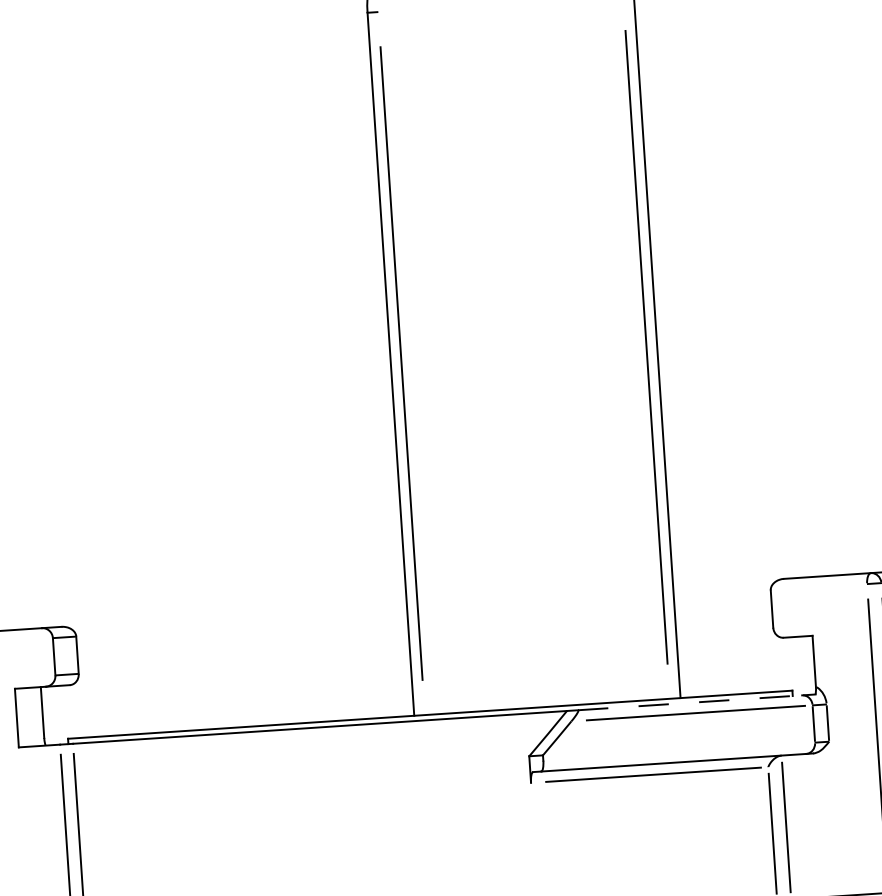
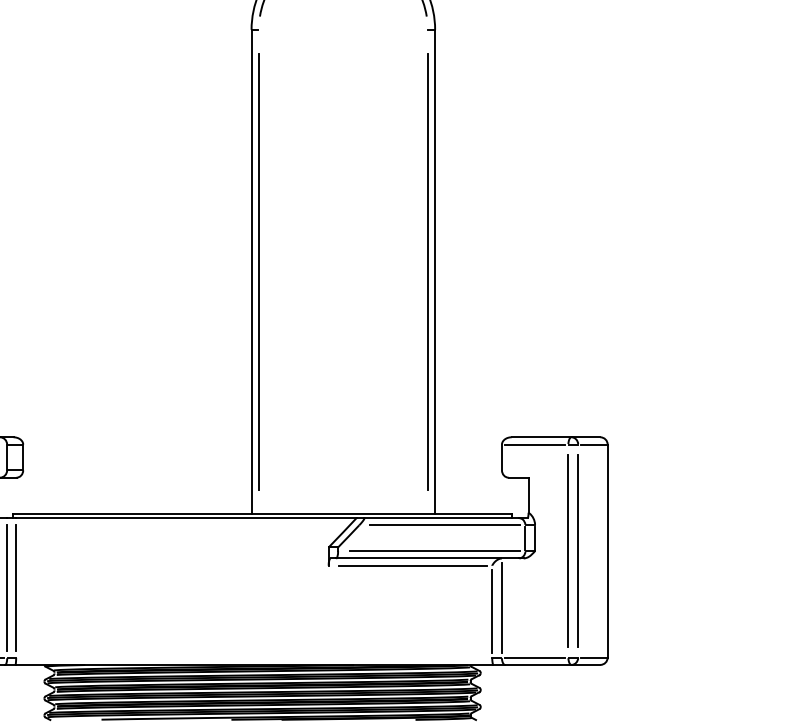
line: (819, 587) -> (535, 444), added
line: (690, 703) -> (441, 518), dashed -> solid
line: (683, 751) -> (434, 551), added

